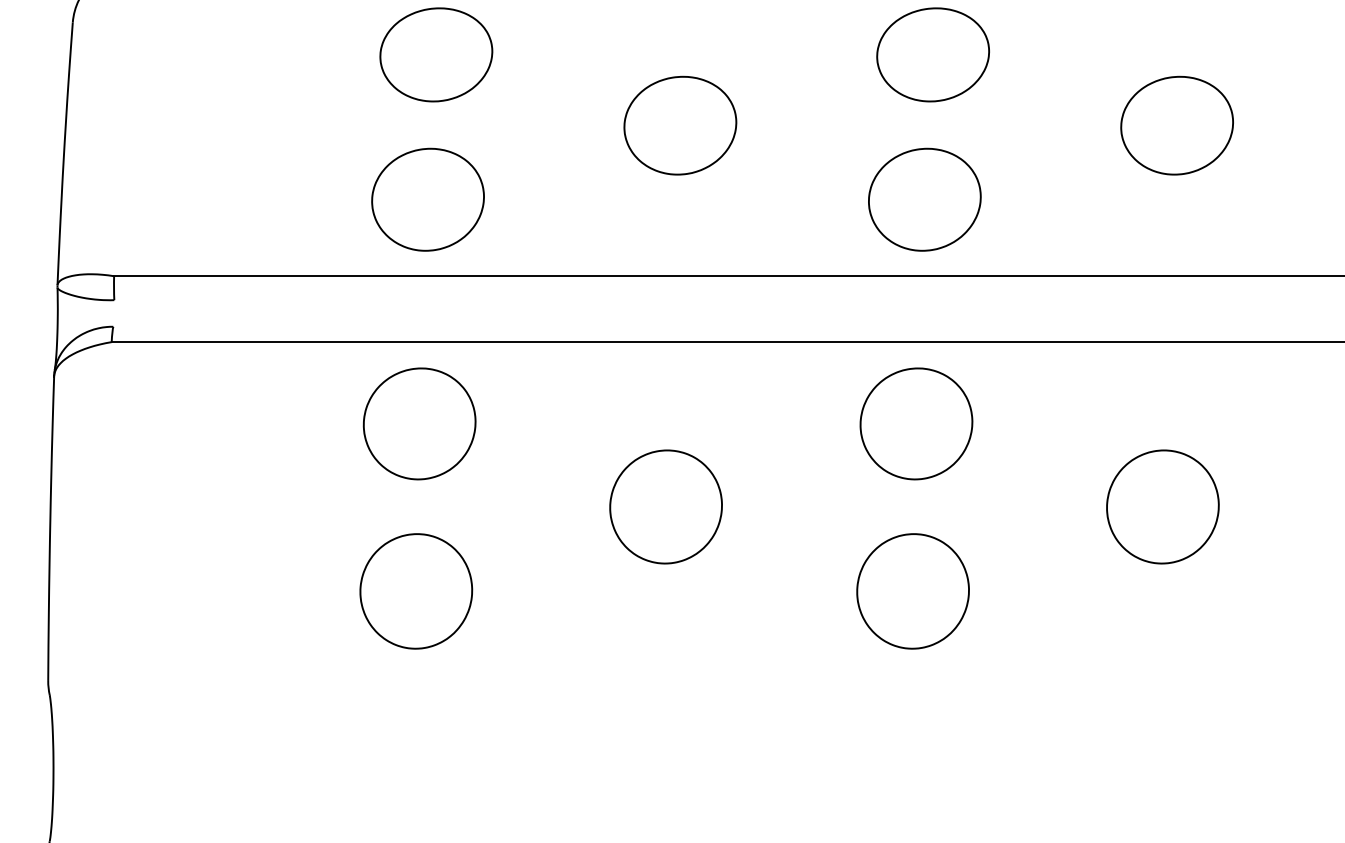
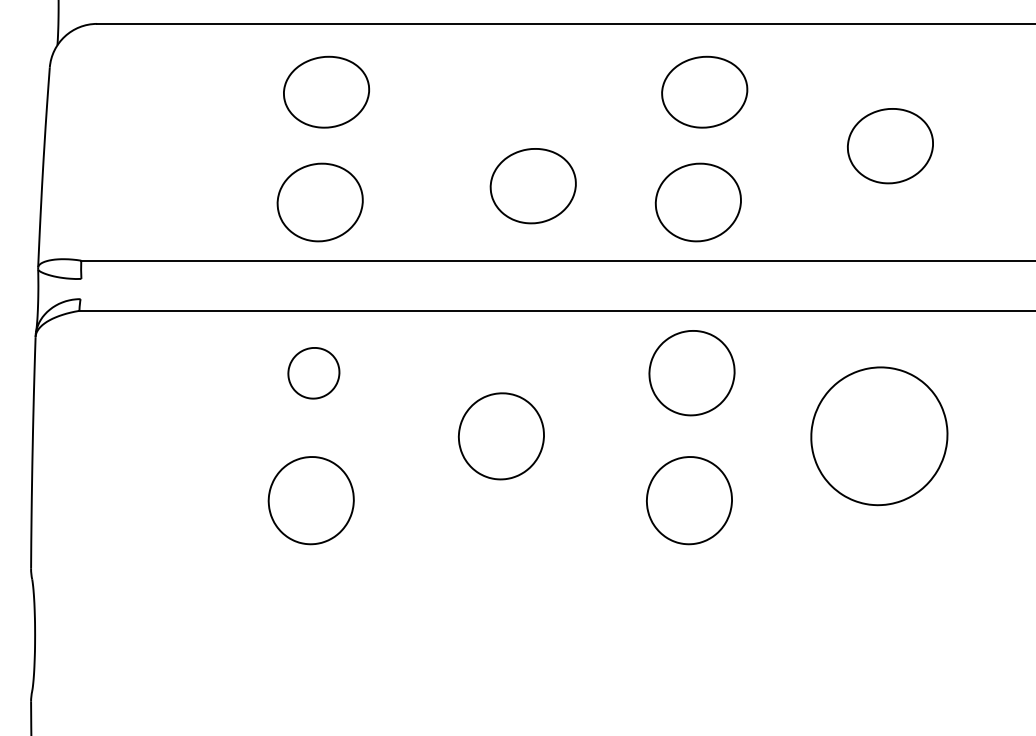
part: (679, 126) -> (532, 186), moved
part: (419, 424) -> (313, 373), size x0.6
part: (1162, 507) -> (879, 436), size x1.6

